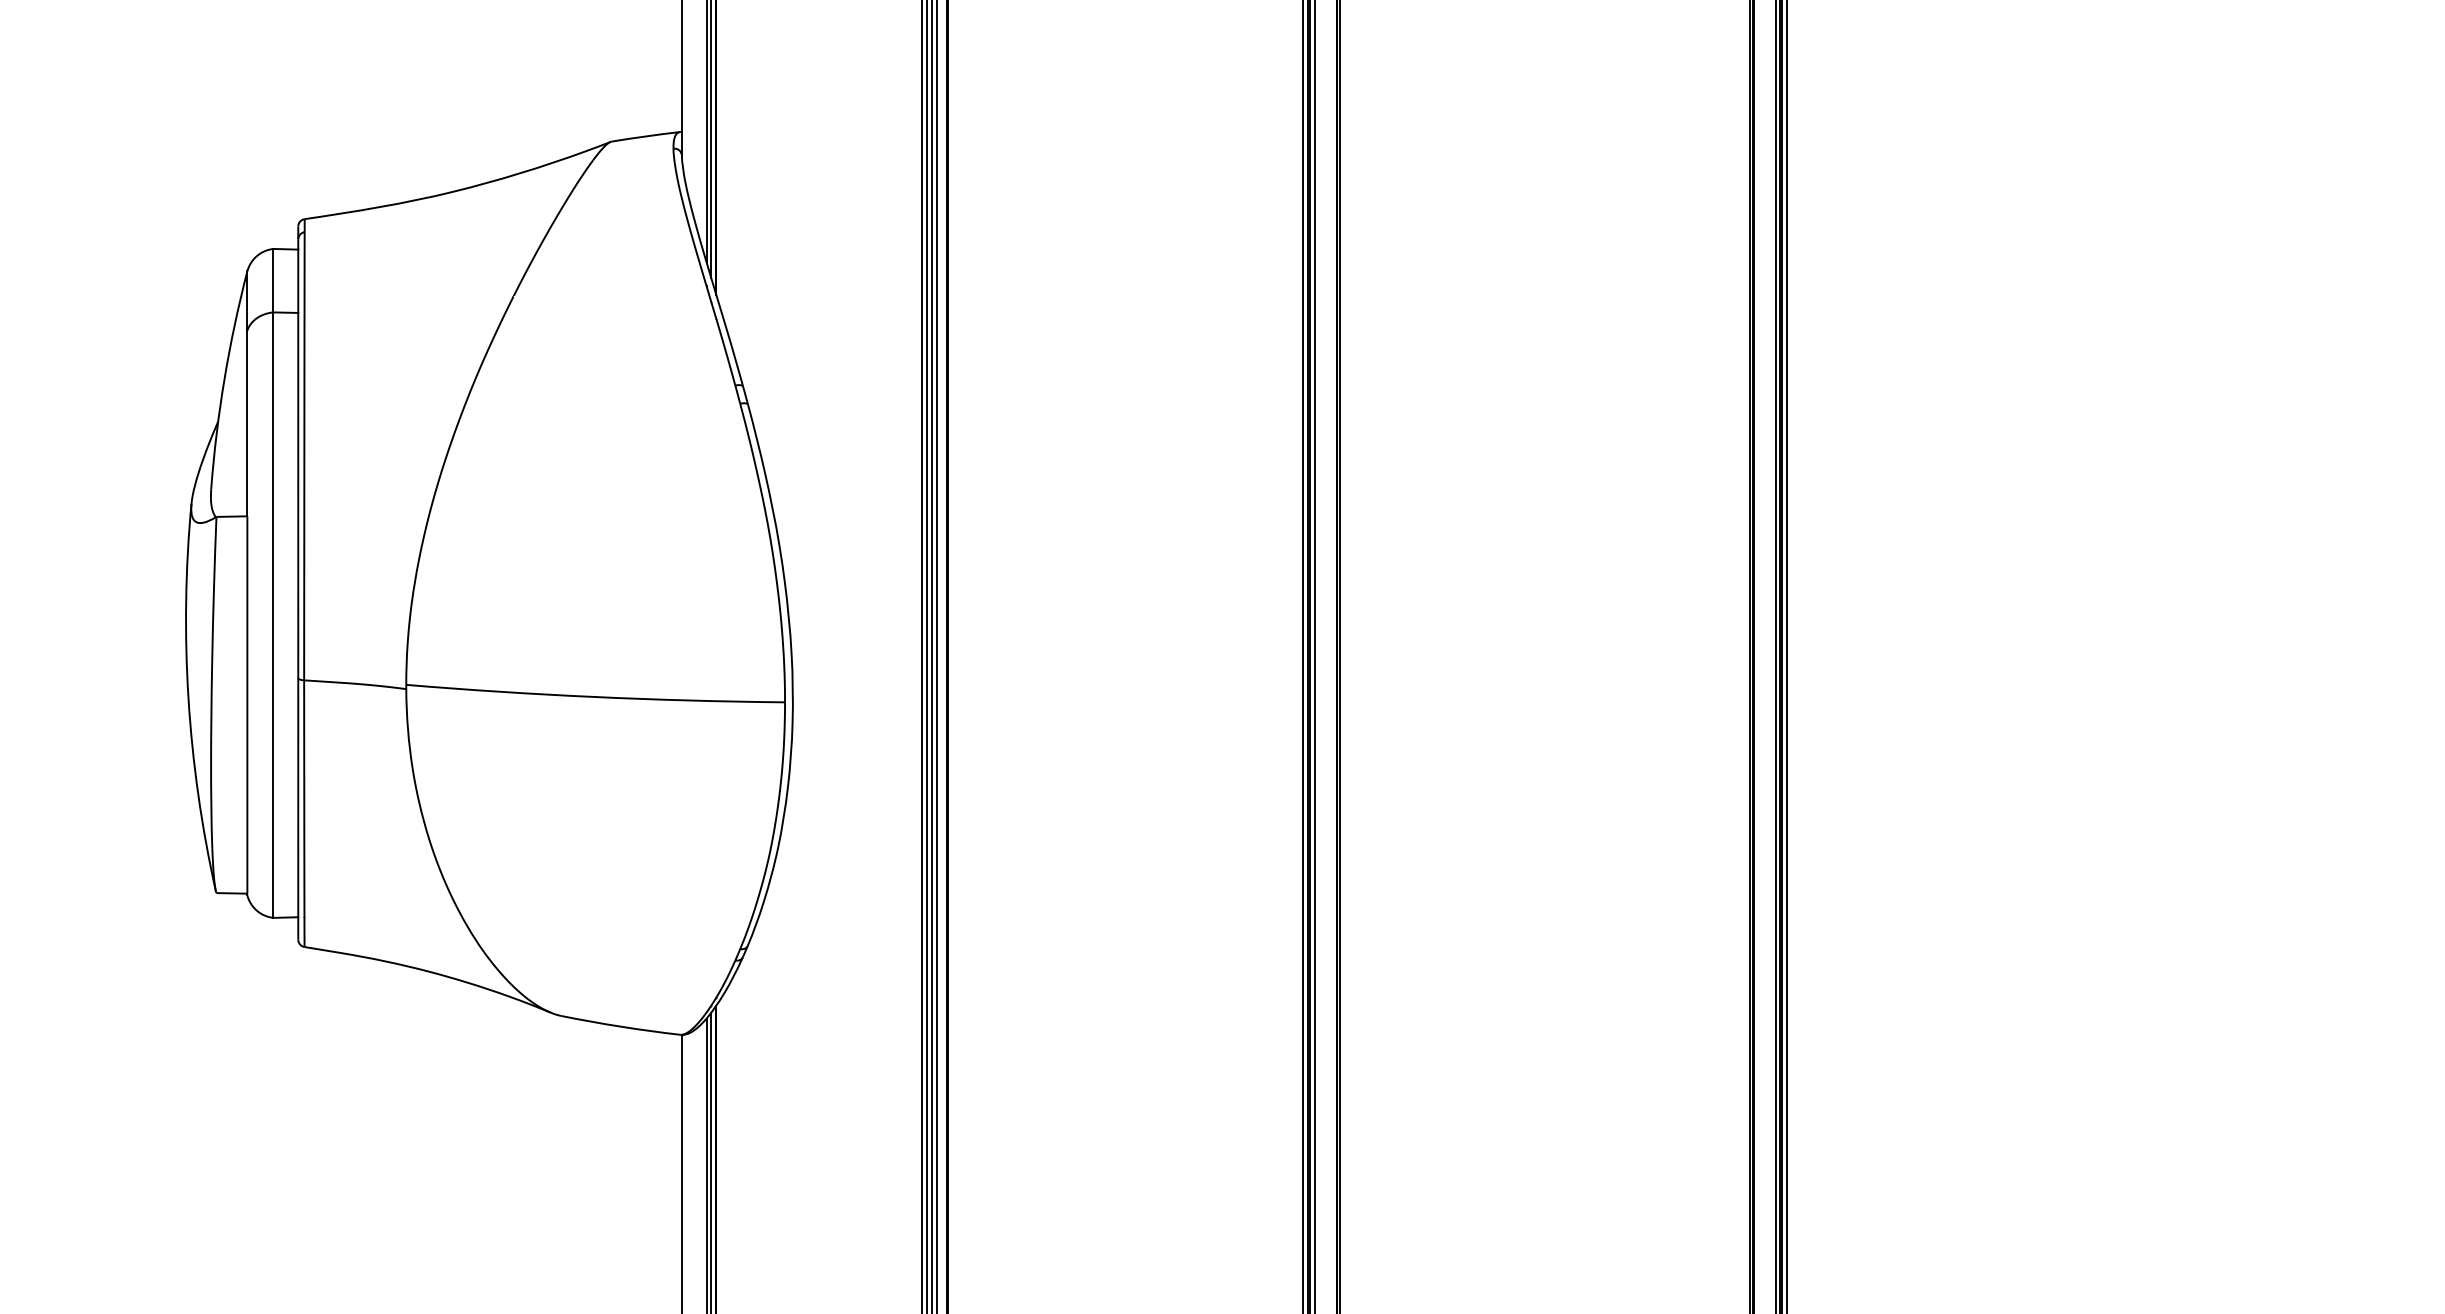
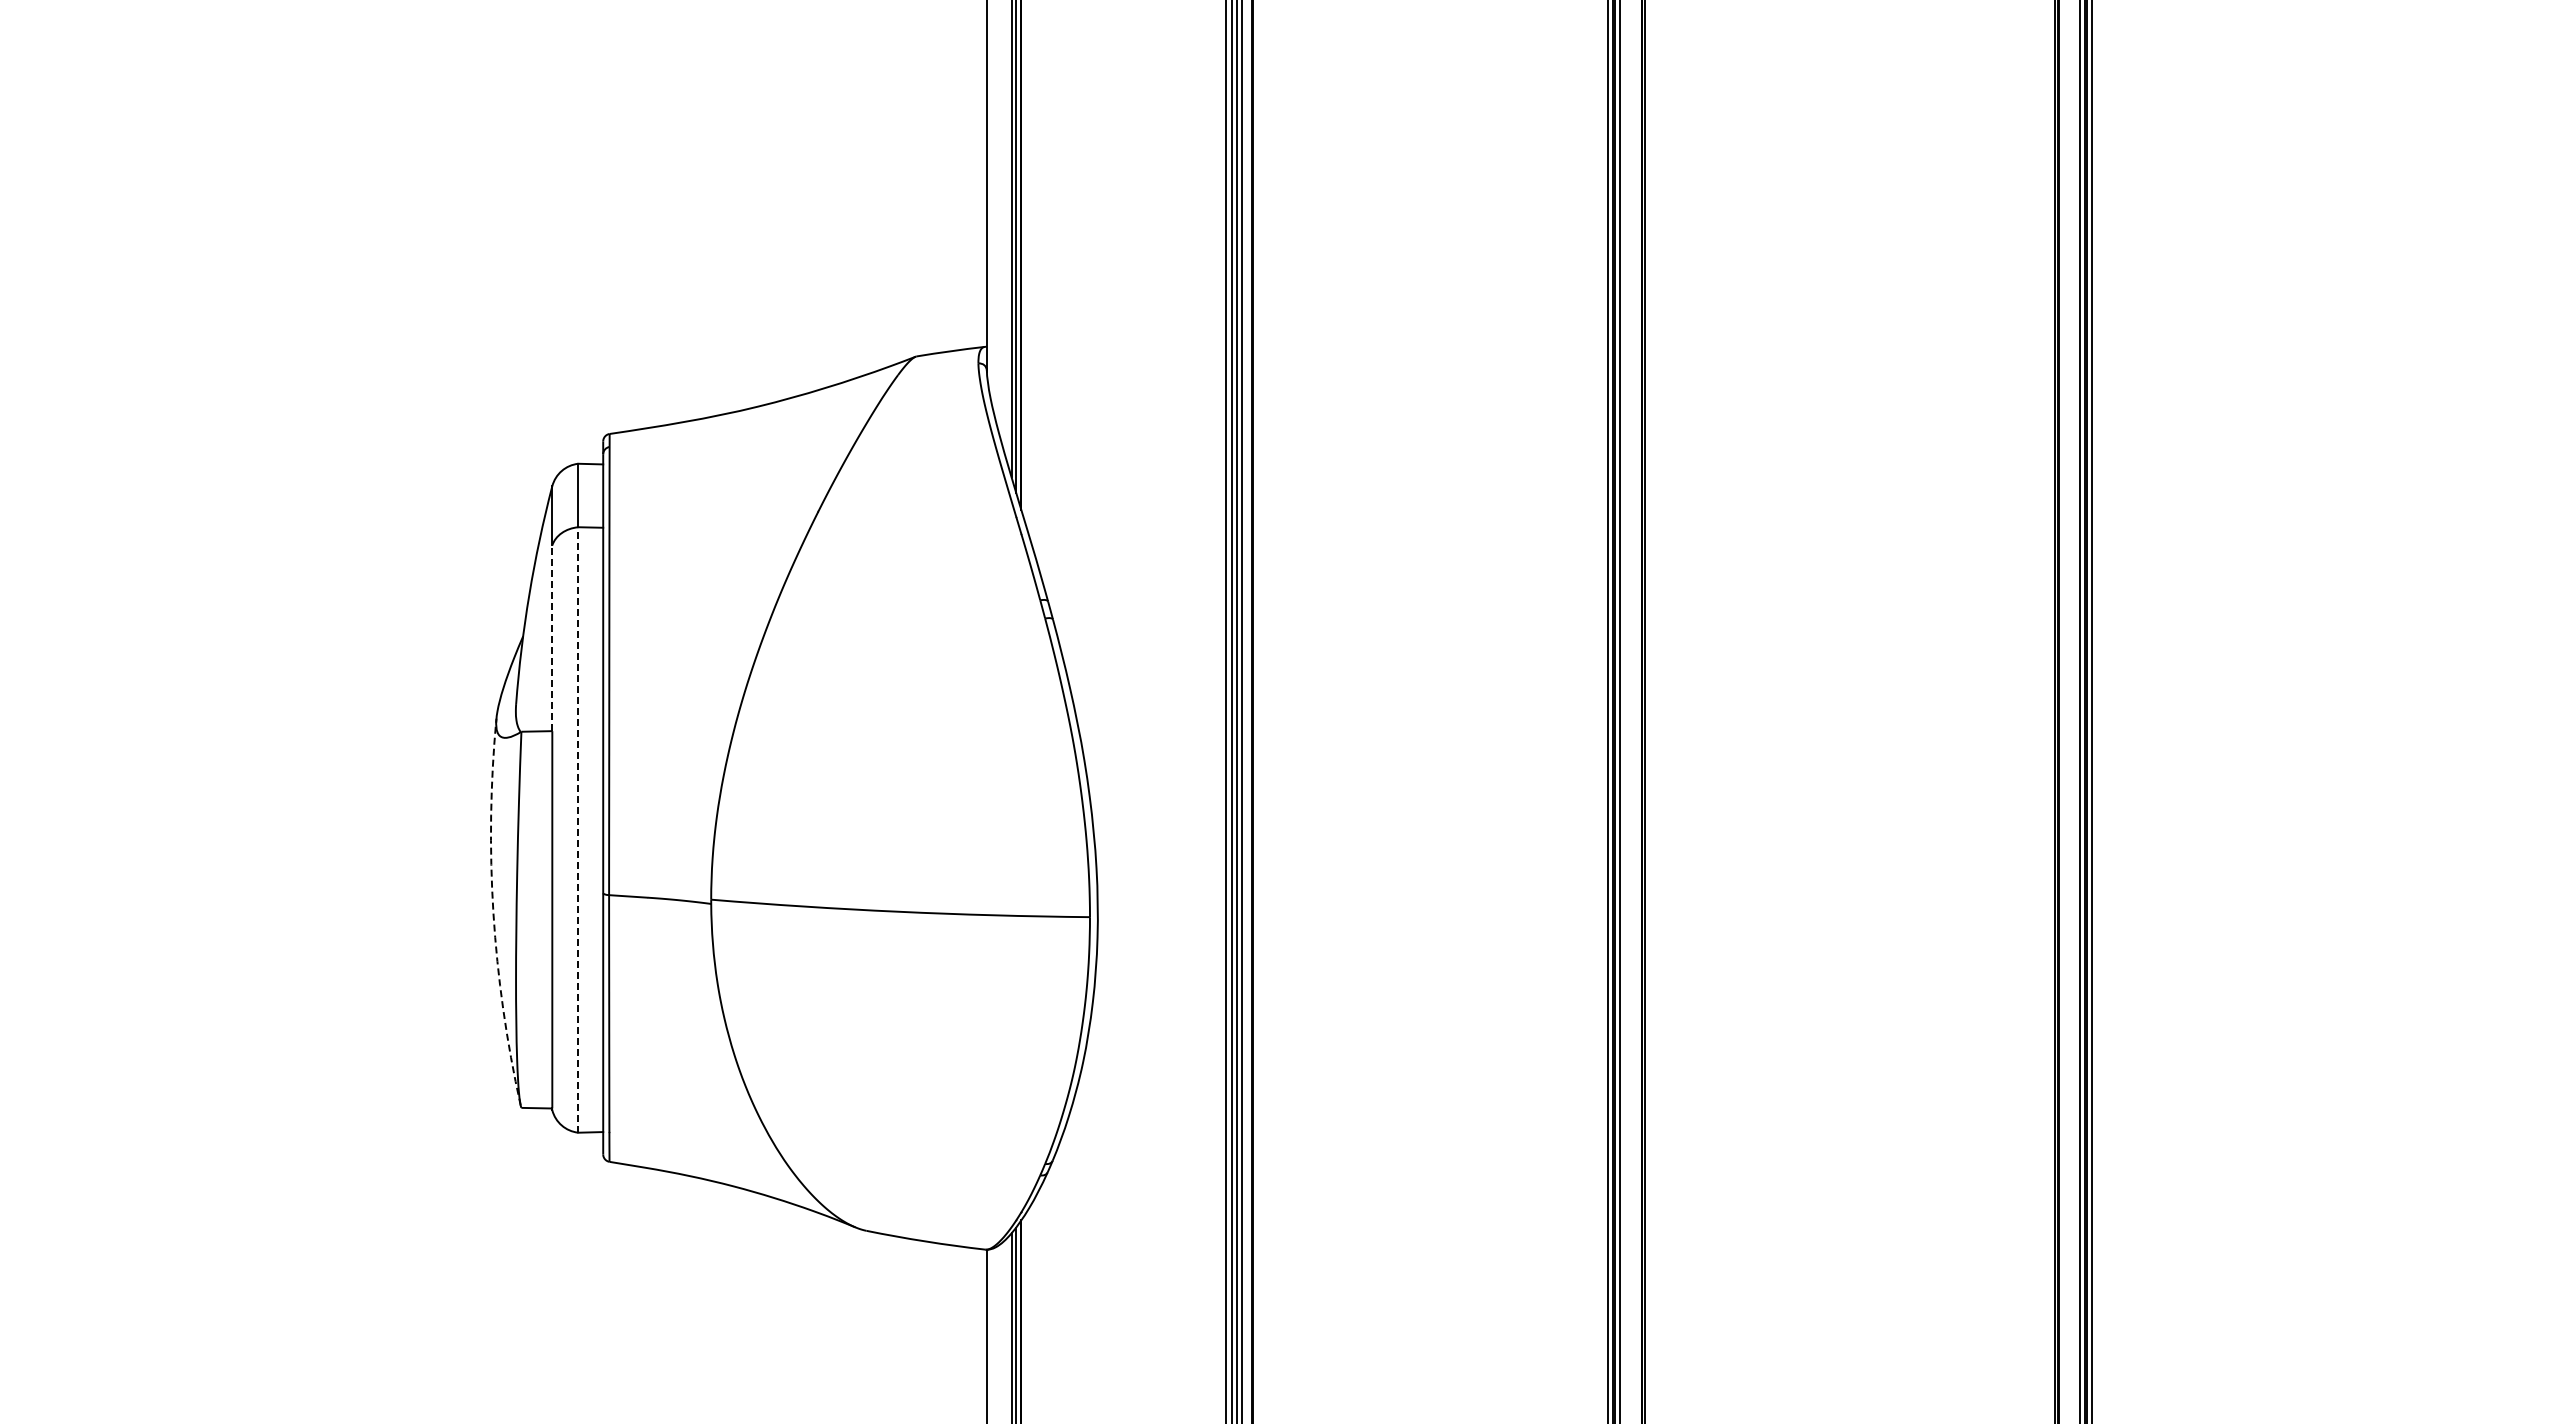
line: (247, 423) -> (552, 638), solid -> dashed
line: (273, 614) -> (578, 829), solid -> dashed
arc: (188, 698) -> (493, 913), solid -> dashed

